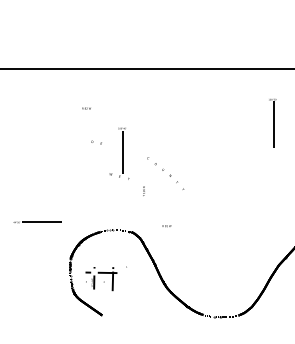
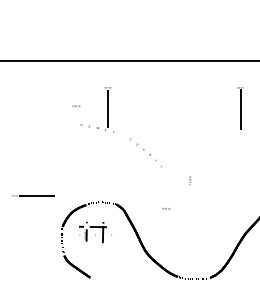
text: (86, 108) -> (76, 106), moved
part: (119, 153) -> (105, 109), moved
text: (143, 190) -> (189, 180), moved
text: (166, 226) -> (166, 209), moved
part: (101, 279) -> (93, 232), moved

